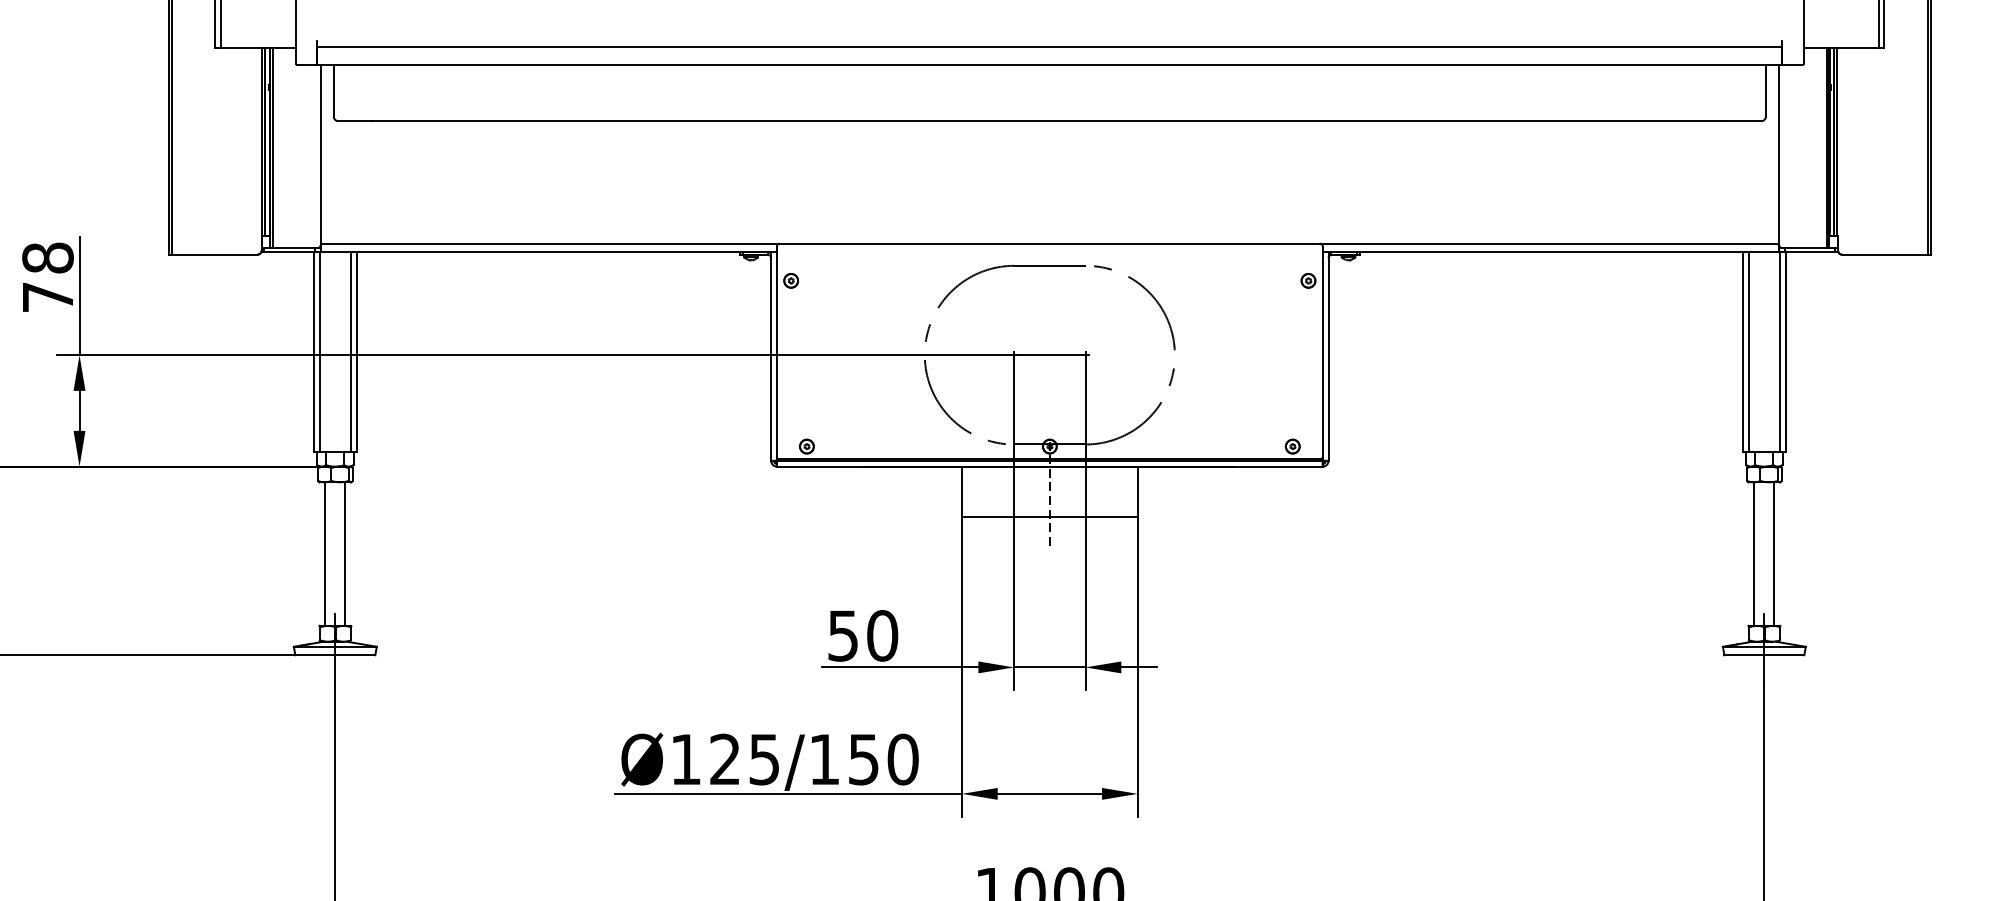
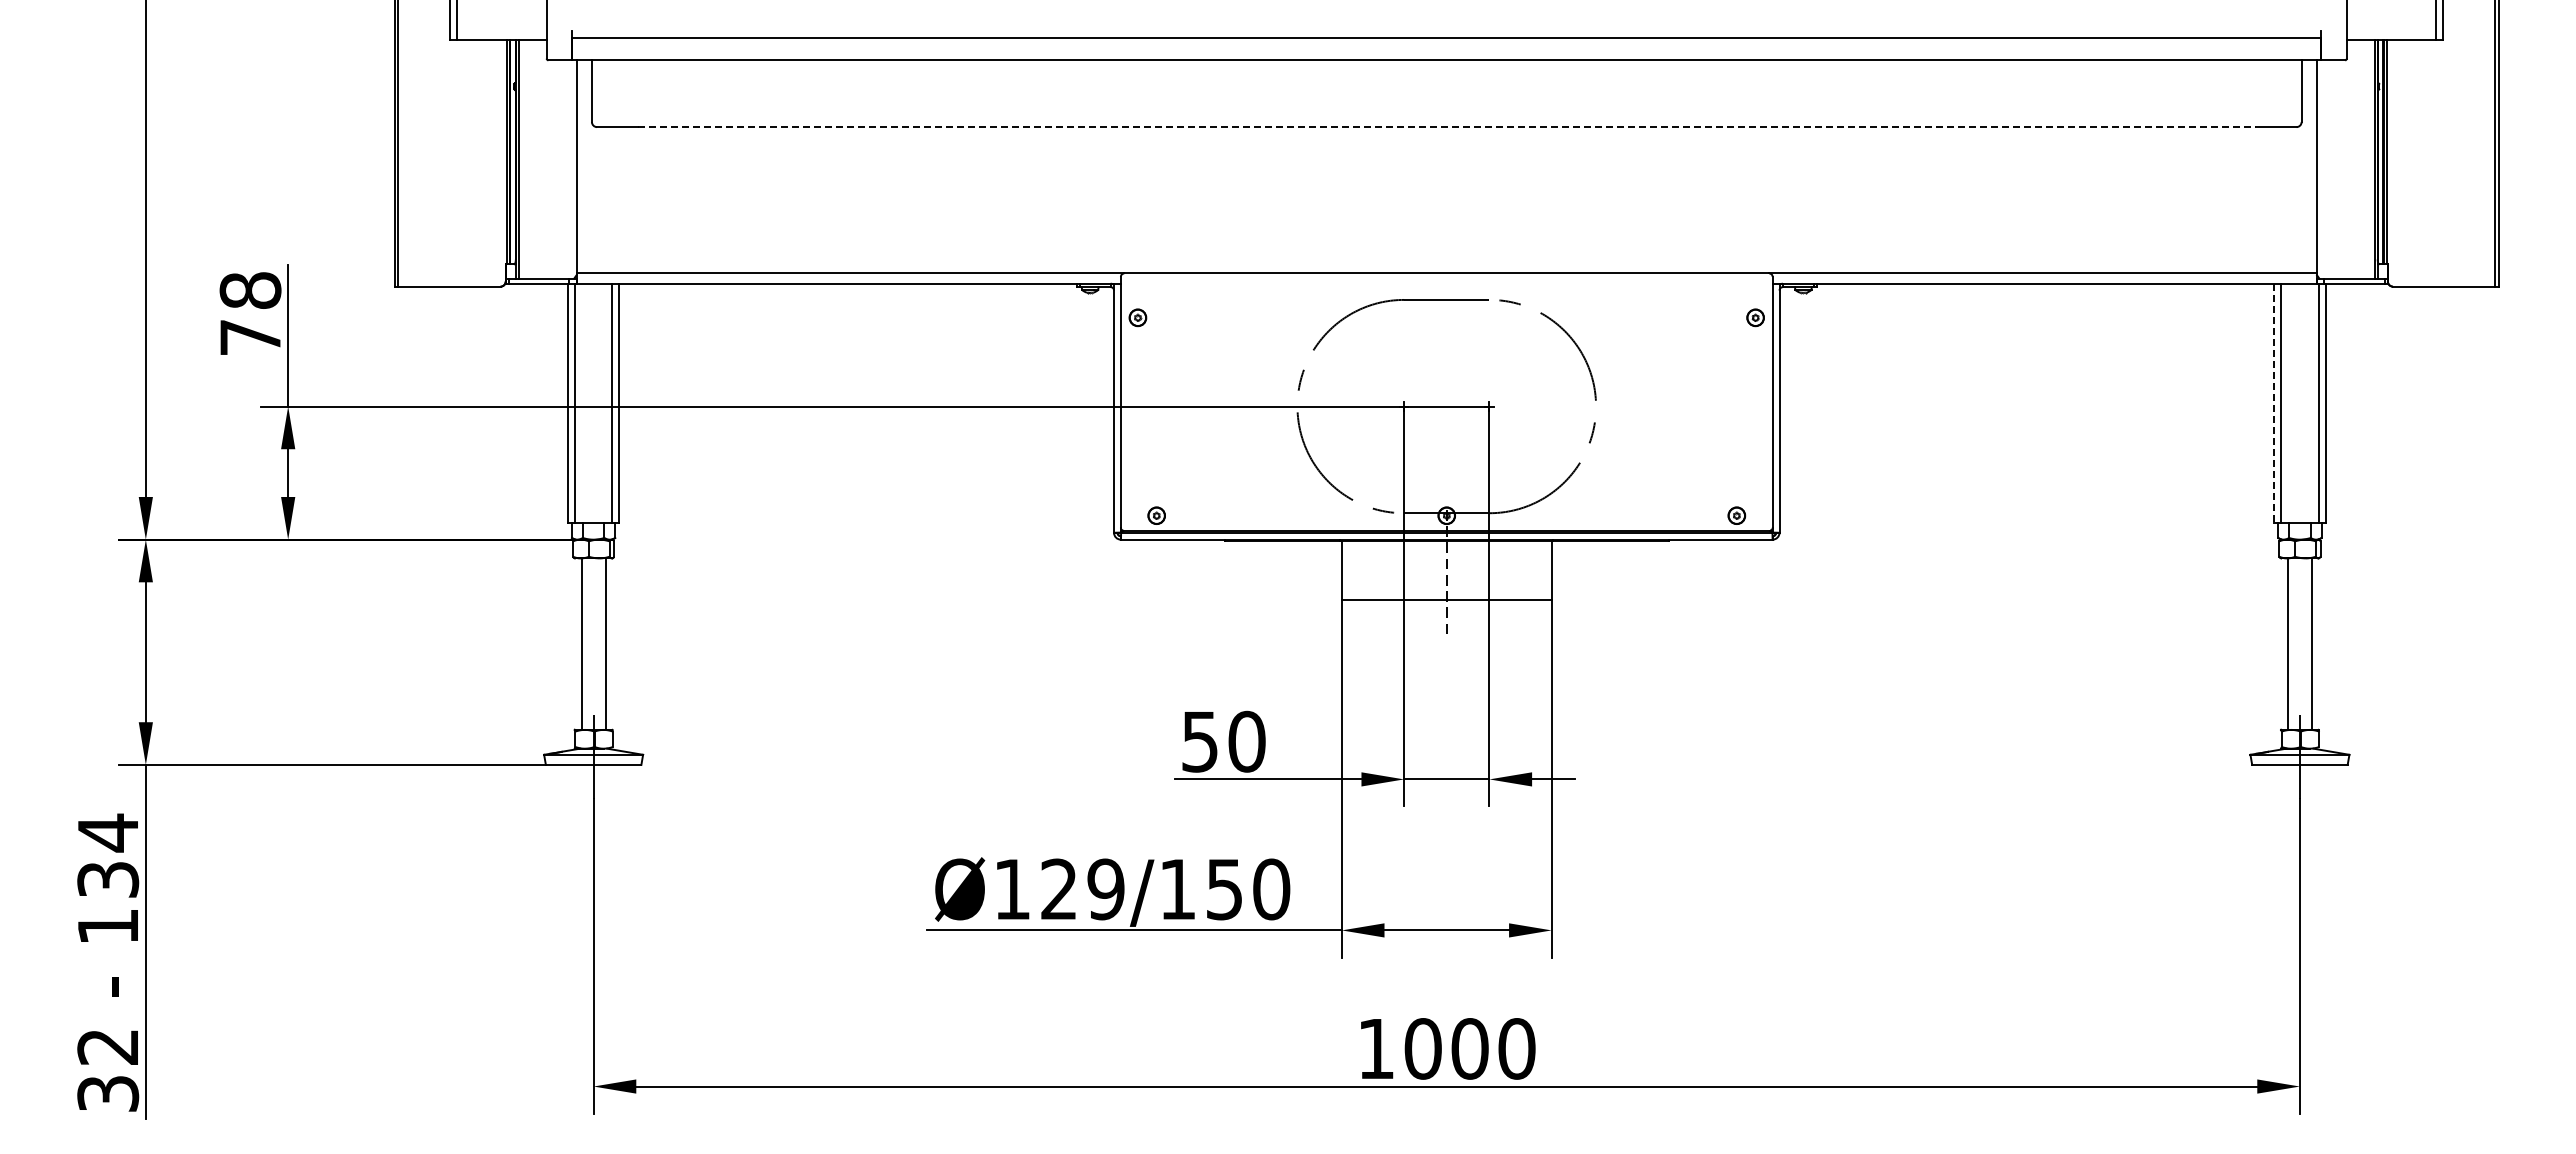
line: (1049, 121) -> (1446, 127), solid -> dashed
line: (1743, 352) -> (2274, 403), solid -> dashed
text: (764, 759) -> (1105, 889), Ø125/150 -> Ø129/150

